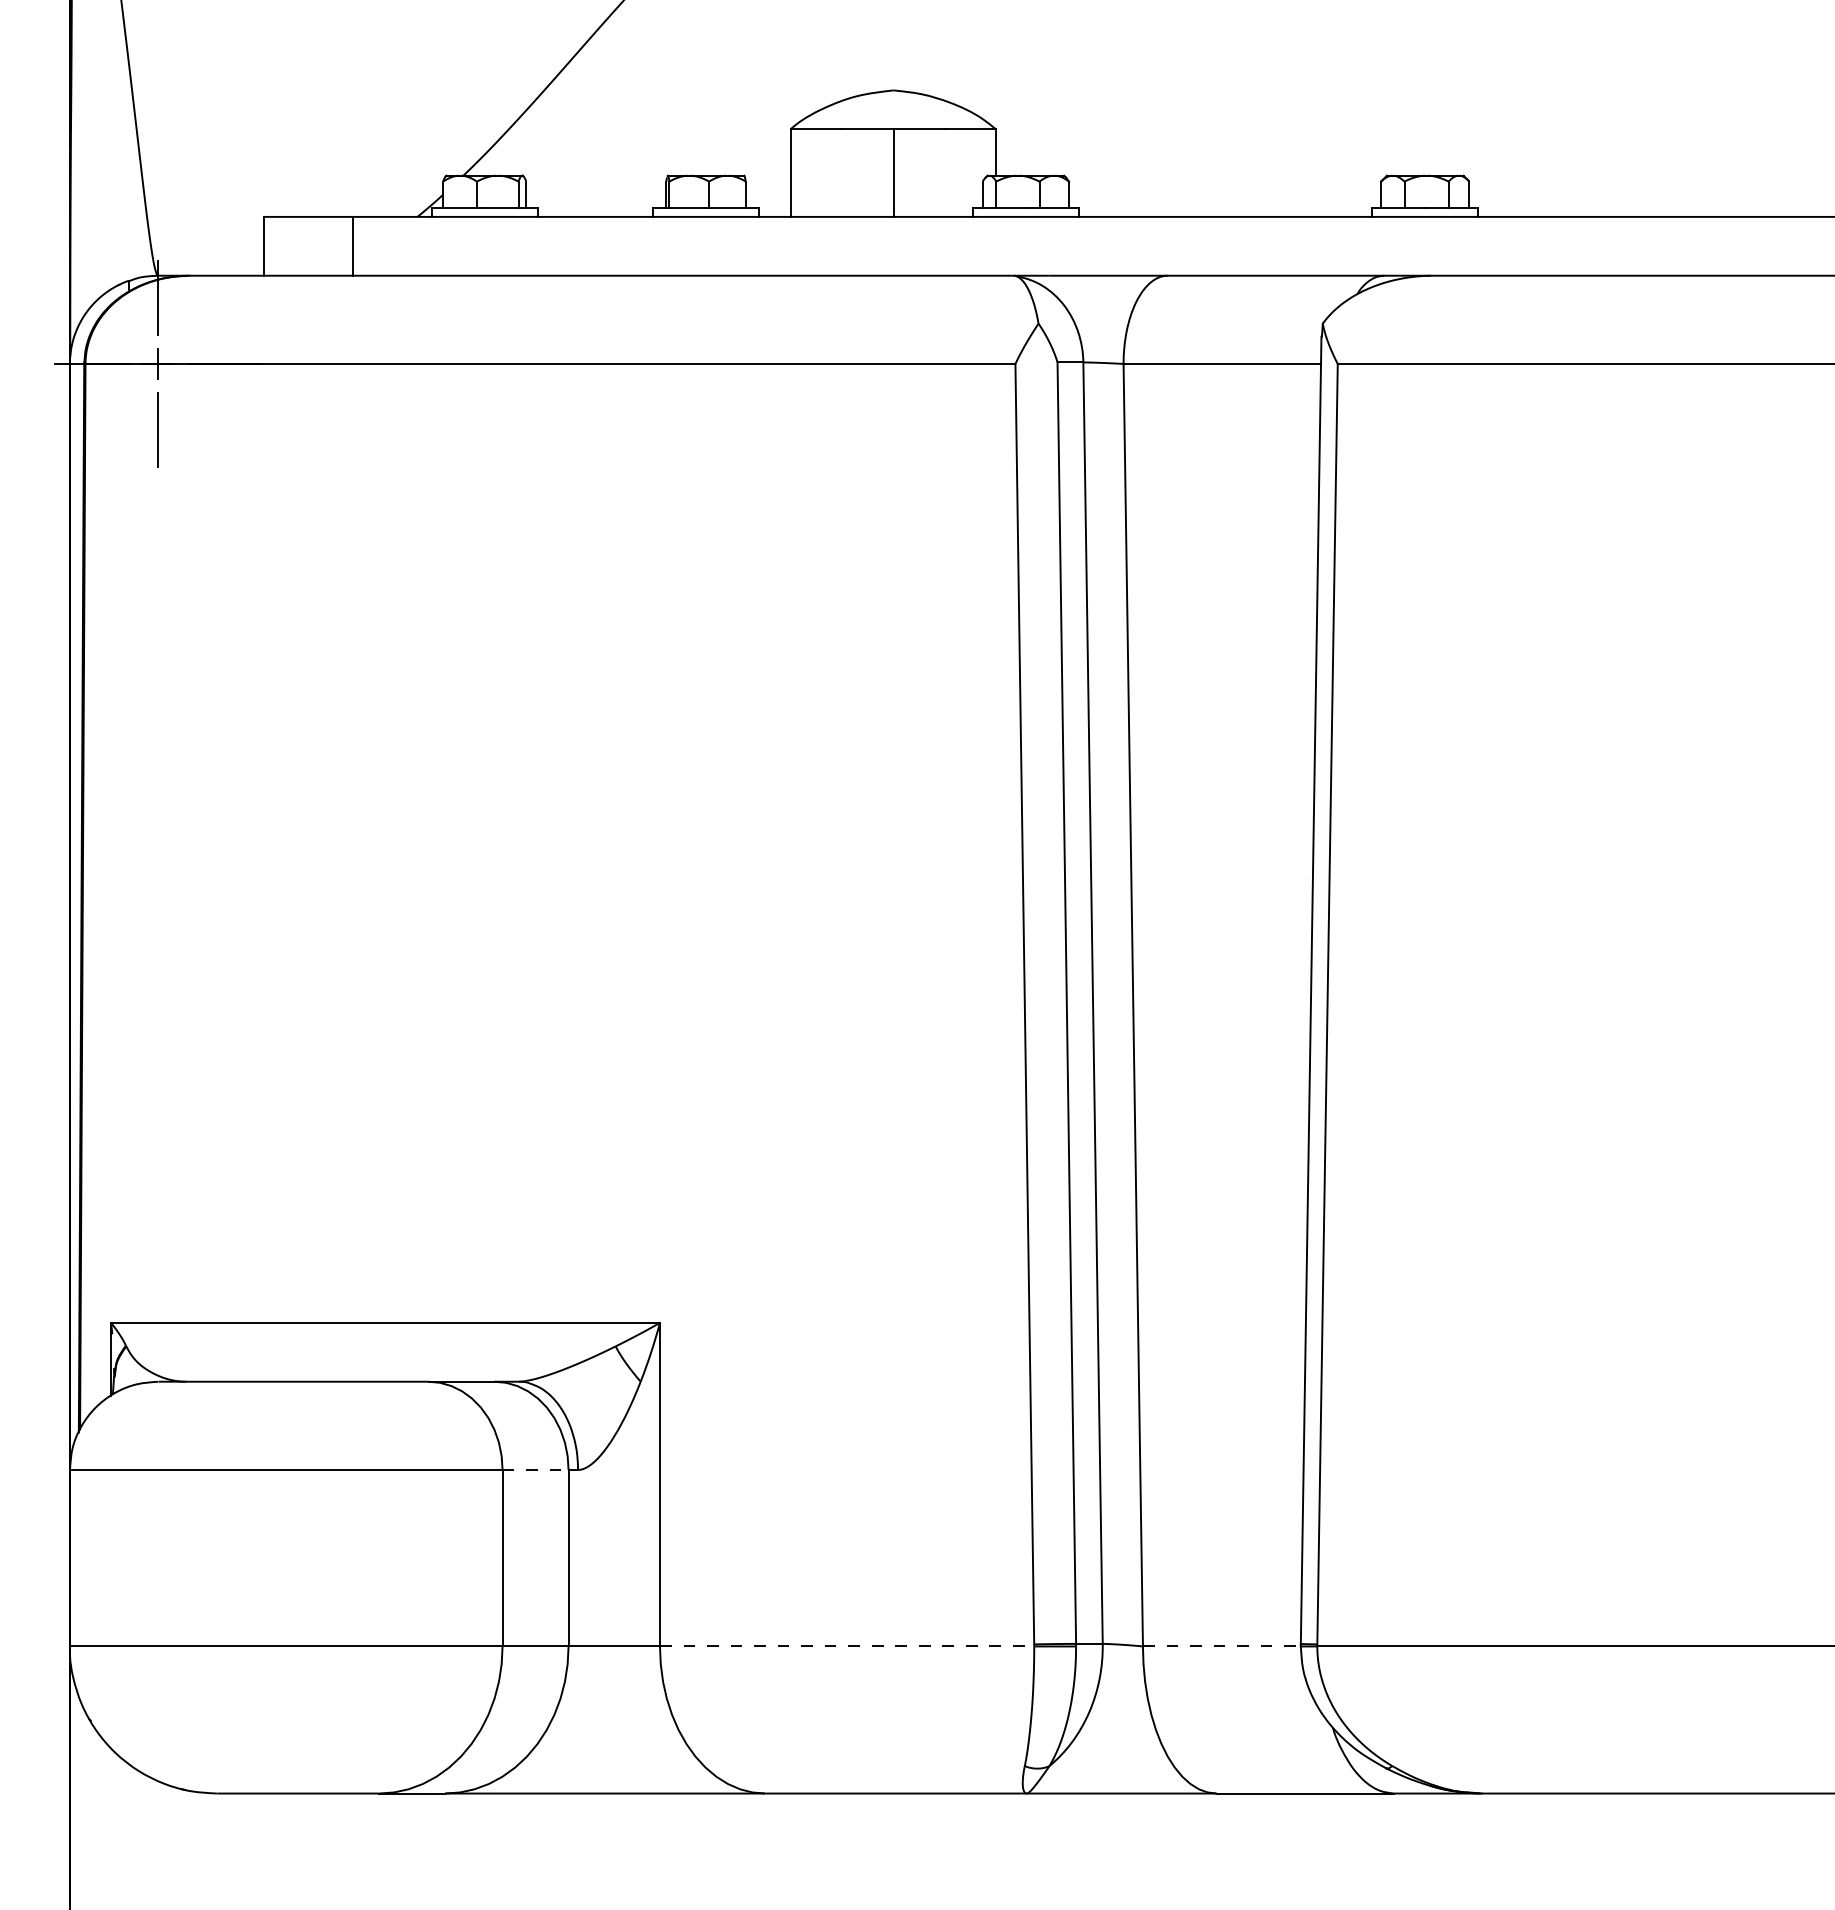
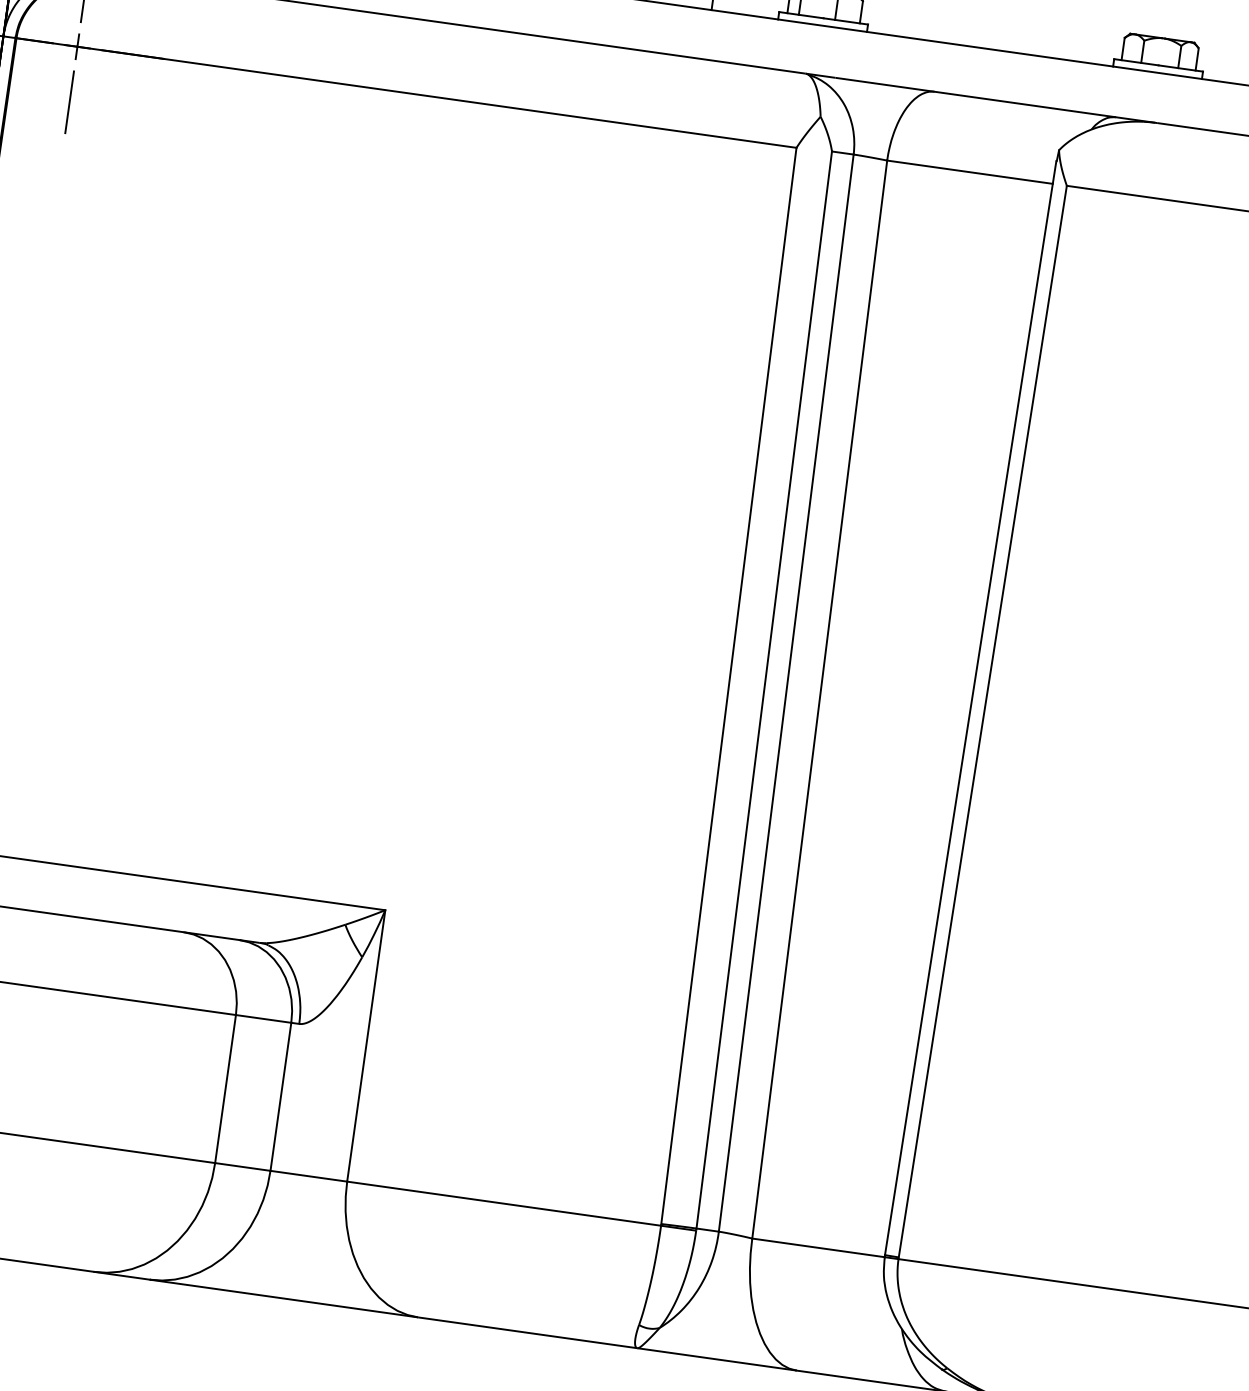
line: (535, 1469) -> (263, 1018), dashed -> solid
line: (847, 1646) -> (504, 1203), dashed -> solid
line: (1221, 1646) -> (818, 1247), dashed -> solid

